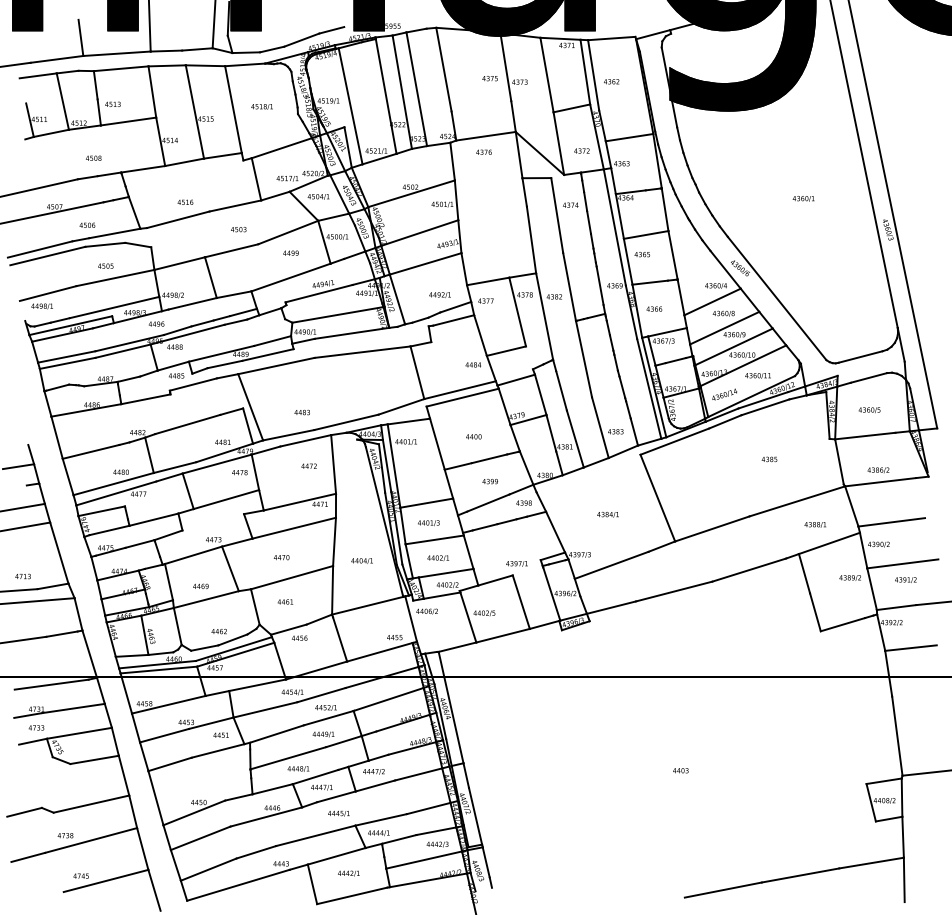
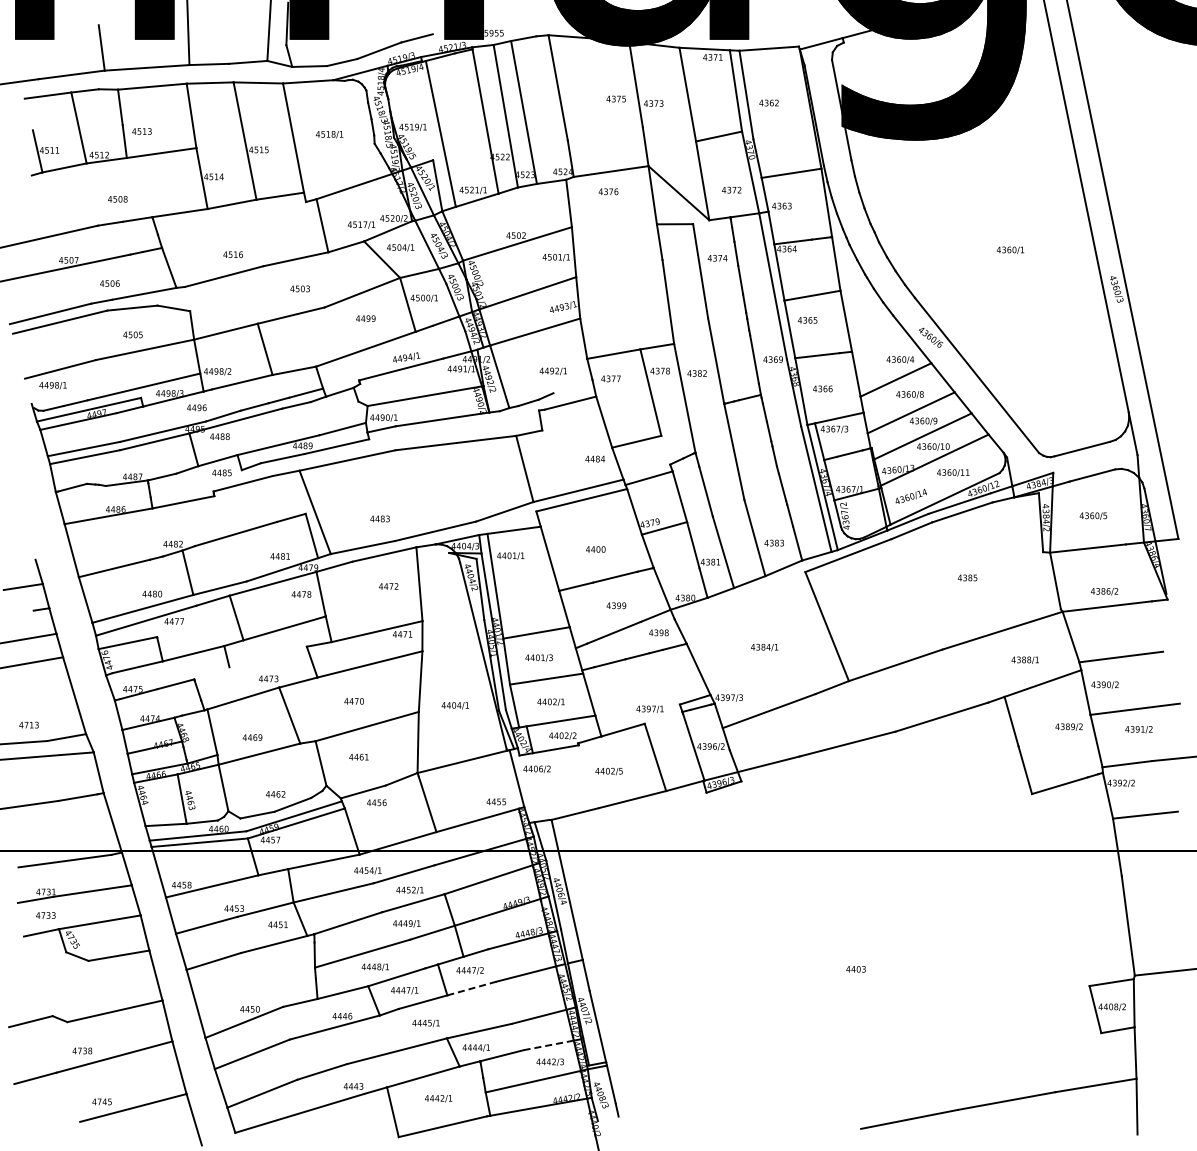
line: (455, 307) -> (572, 386), removed
line: (168, 535) -> (211, 673), removed
line: (468, 617) -> (588, 776), removed
line: (375, 785) -> (472, 988), solid -> dashed
line: (436, 831) -> (548, 1045), solid -> dashed

